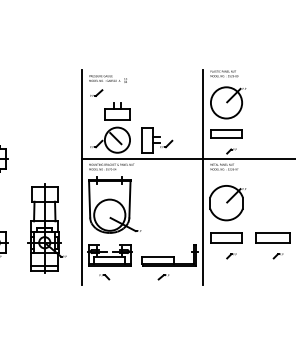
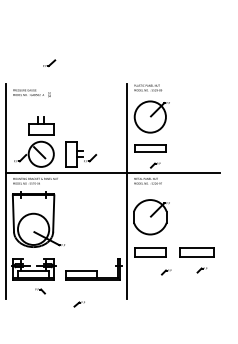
part: (96, 92) -> (49, 62), moved
part: (231, 256) -> (166, 272), moved
part: (104, 277) -> (40, 291), moved
part: (163, 277) -> (79, 304), moved

